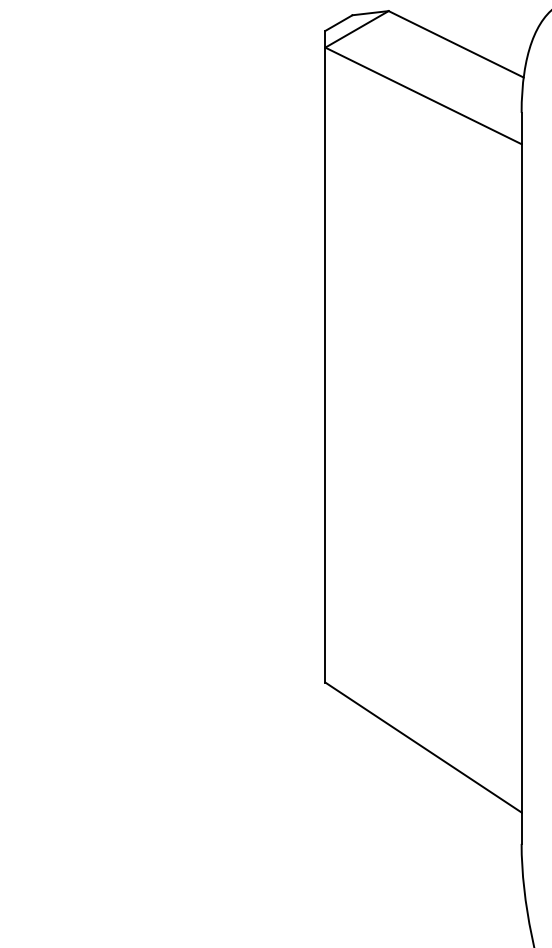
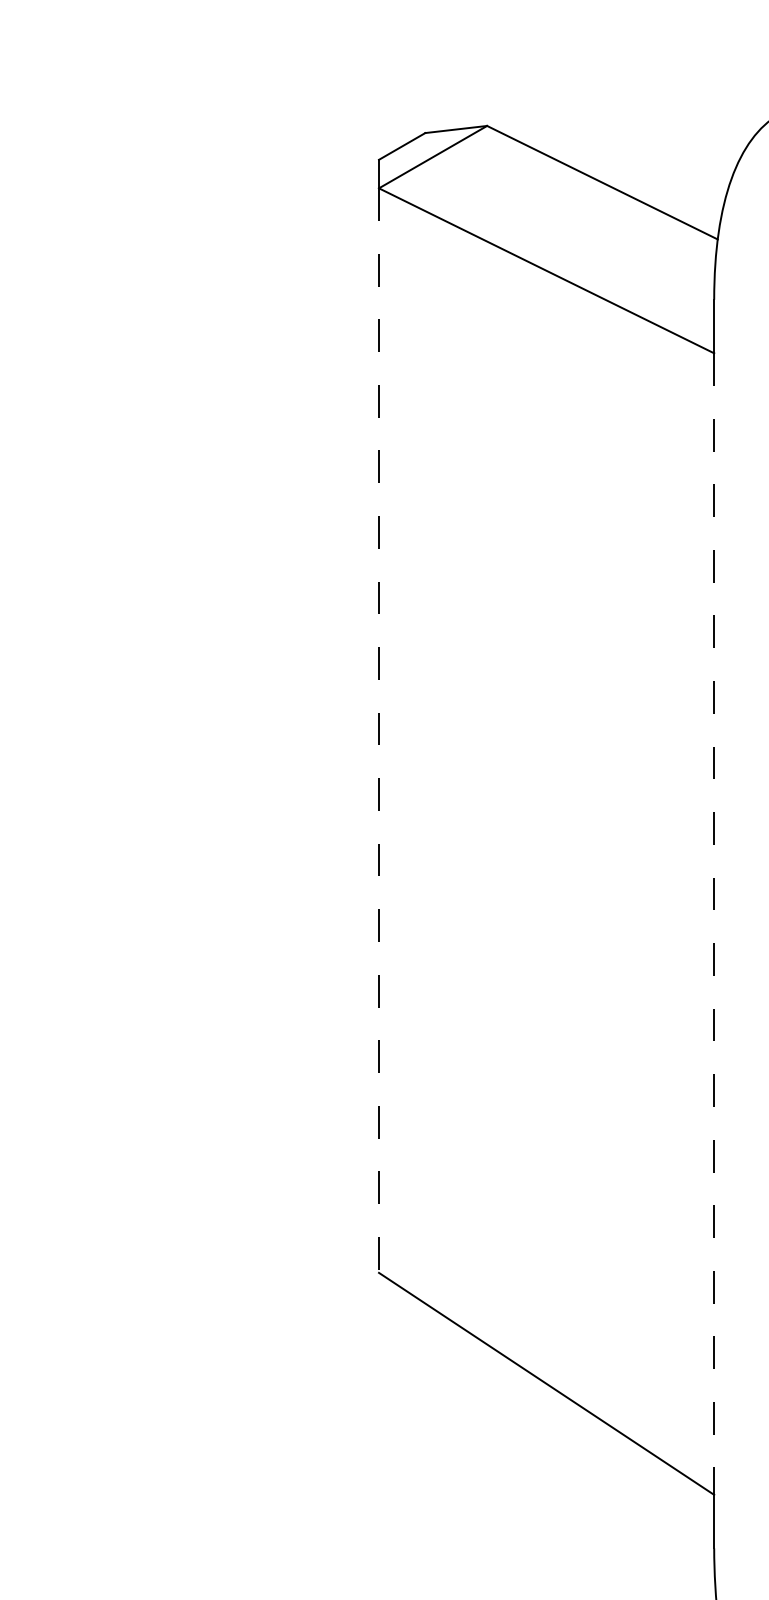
line: (325, 365) -> (379, 731), solid -> dashed
line: (521, 478) -> (713, 924), solid -> dashed

